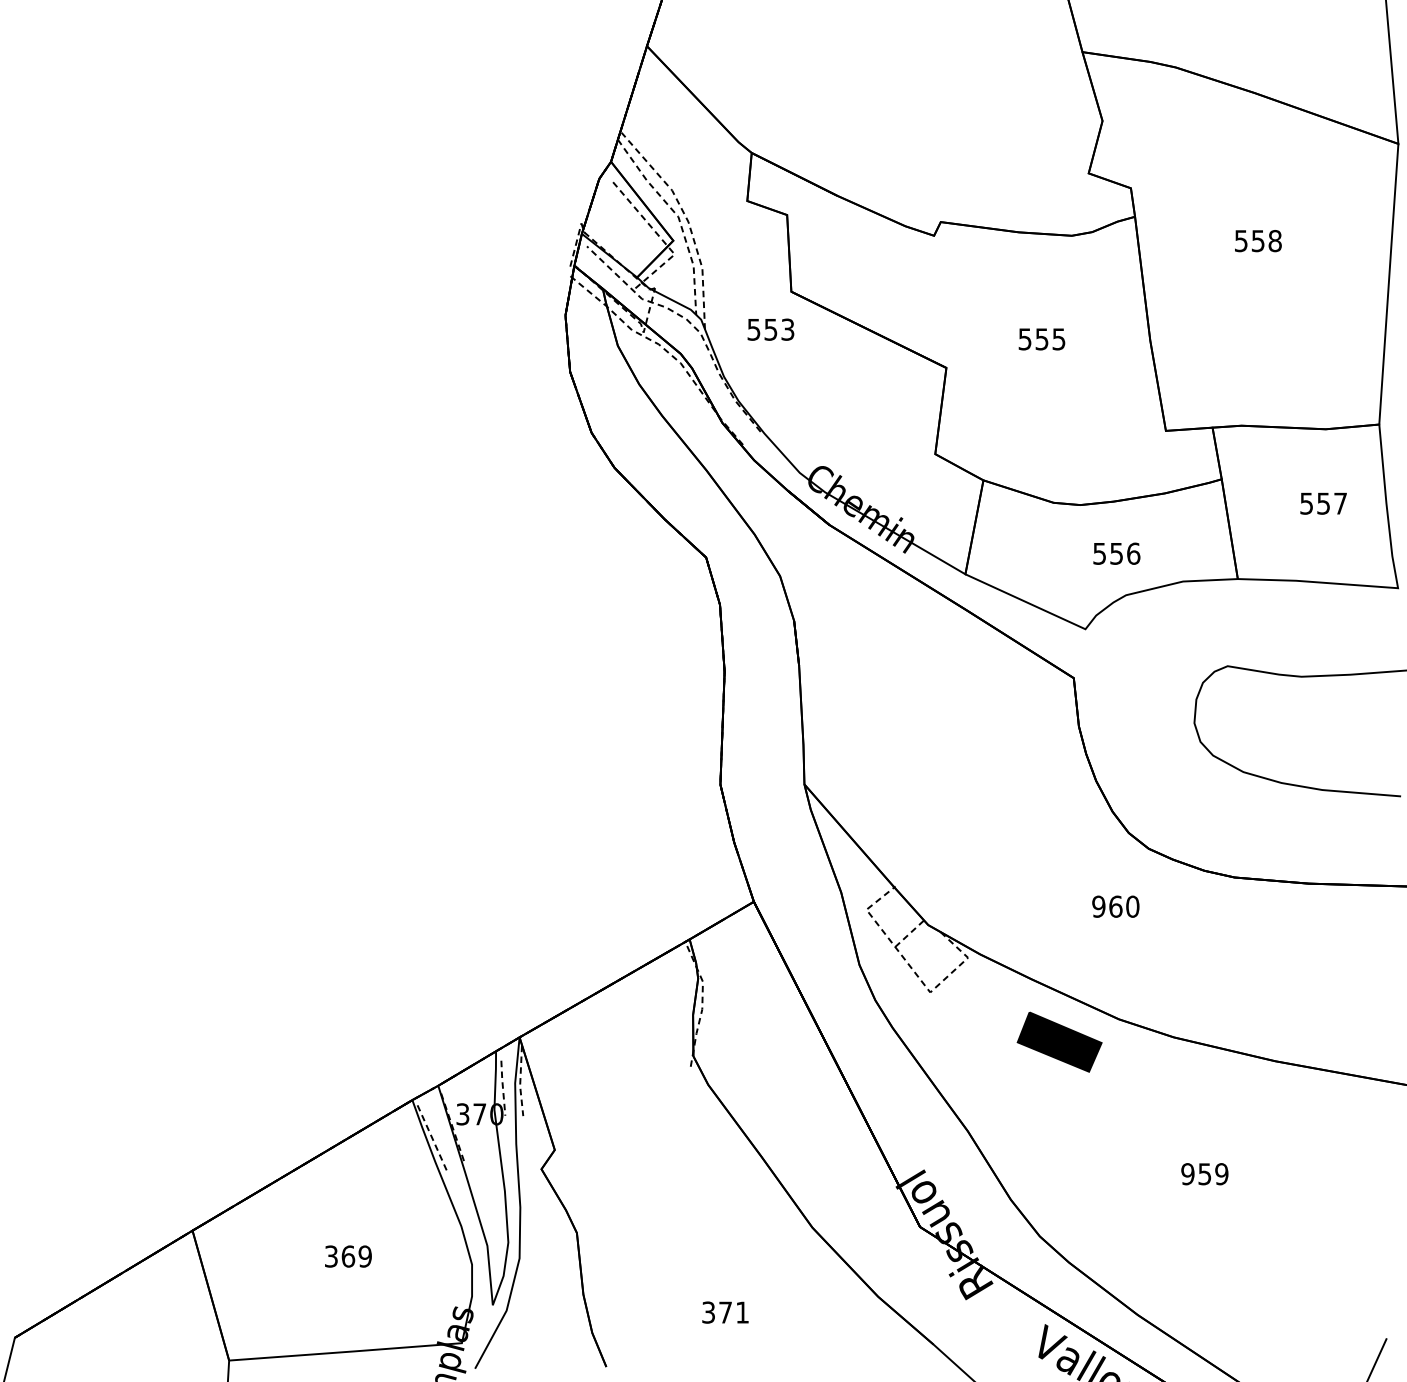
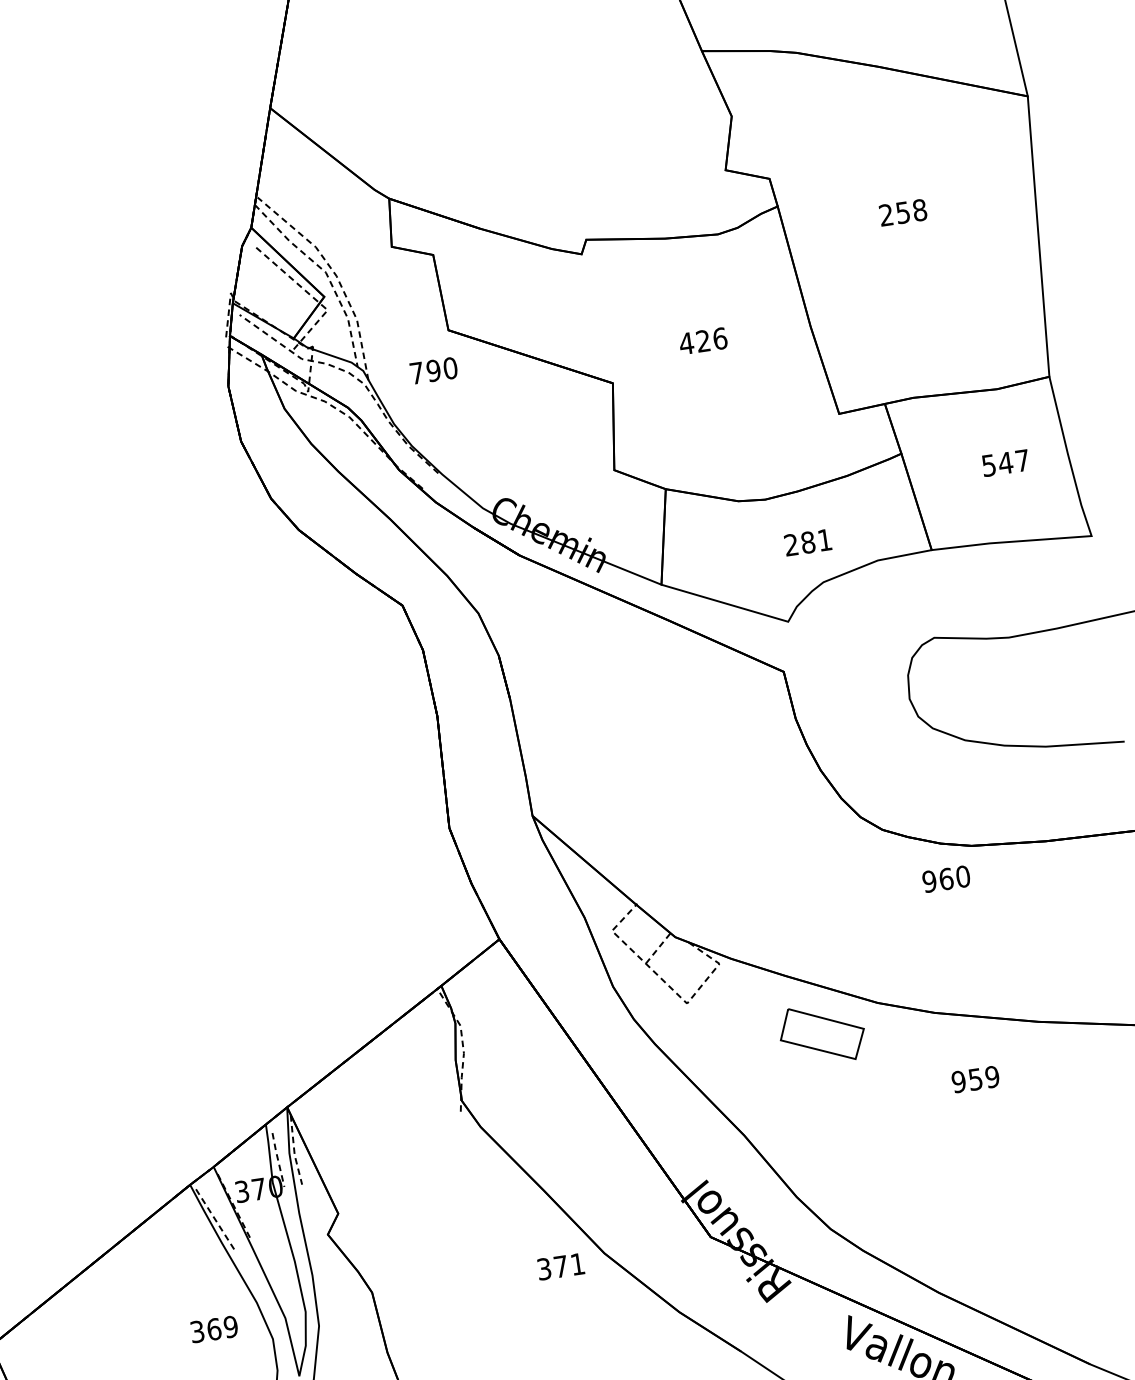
text: (1240, 241) -> (885, 215), 558 -> 258
text: (770, 329) -> (433, 370), 553 -> 790
text: (1041, 339) -> (702, 341), 555 -> 426
text: (1323, 503) -> (1005, 462), 557 -> 547
text: (1116, 553) -> (807, 542), 556 -> 281
text: (1115, 906) -> (946, 878), moved
fill: (1059, 1041) -> (822, 1033), removed
text: (1204, 1174) -> (975, 1079), moved
text: (348, 1256) -> (214, 1329), moved
text: (725, 1312) -> (560, 1266), moved

